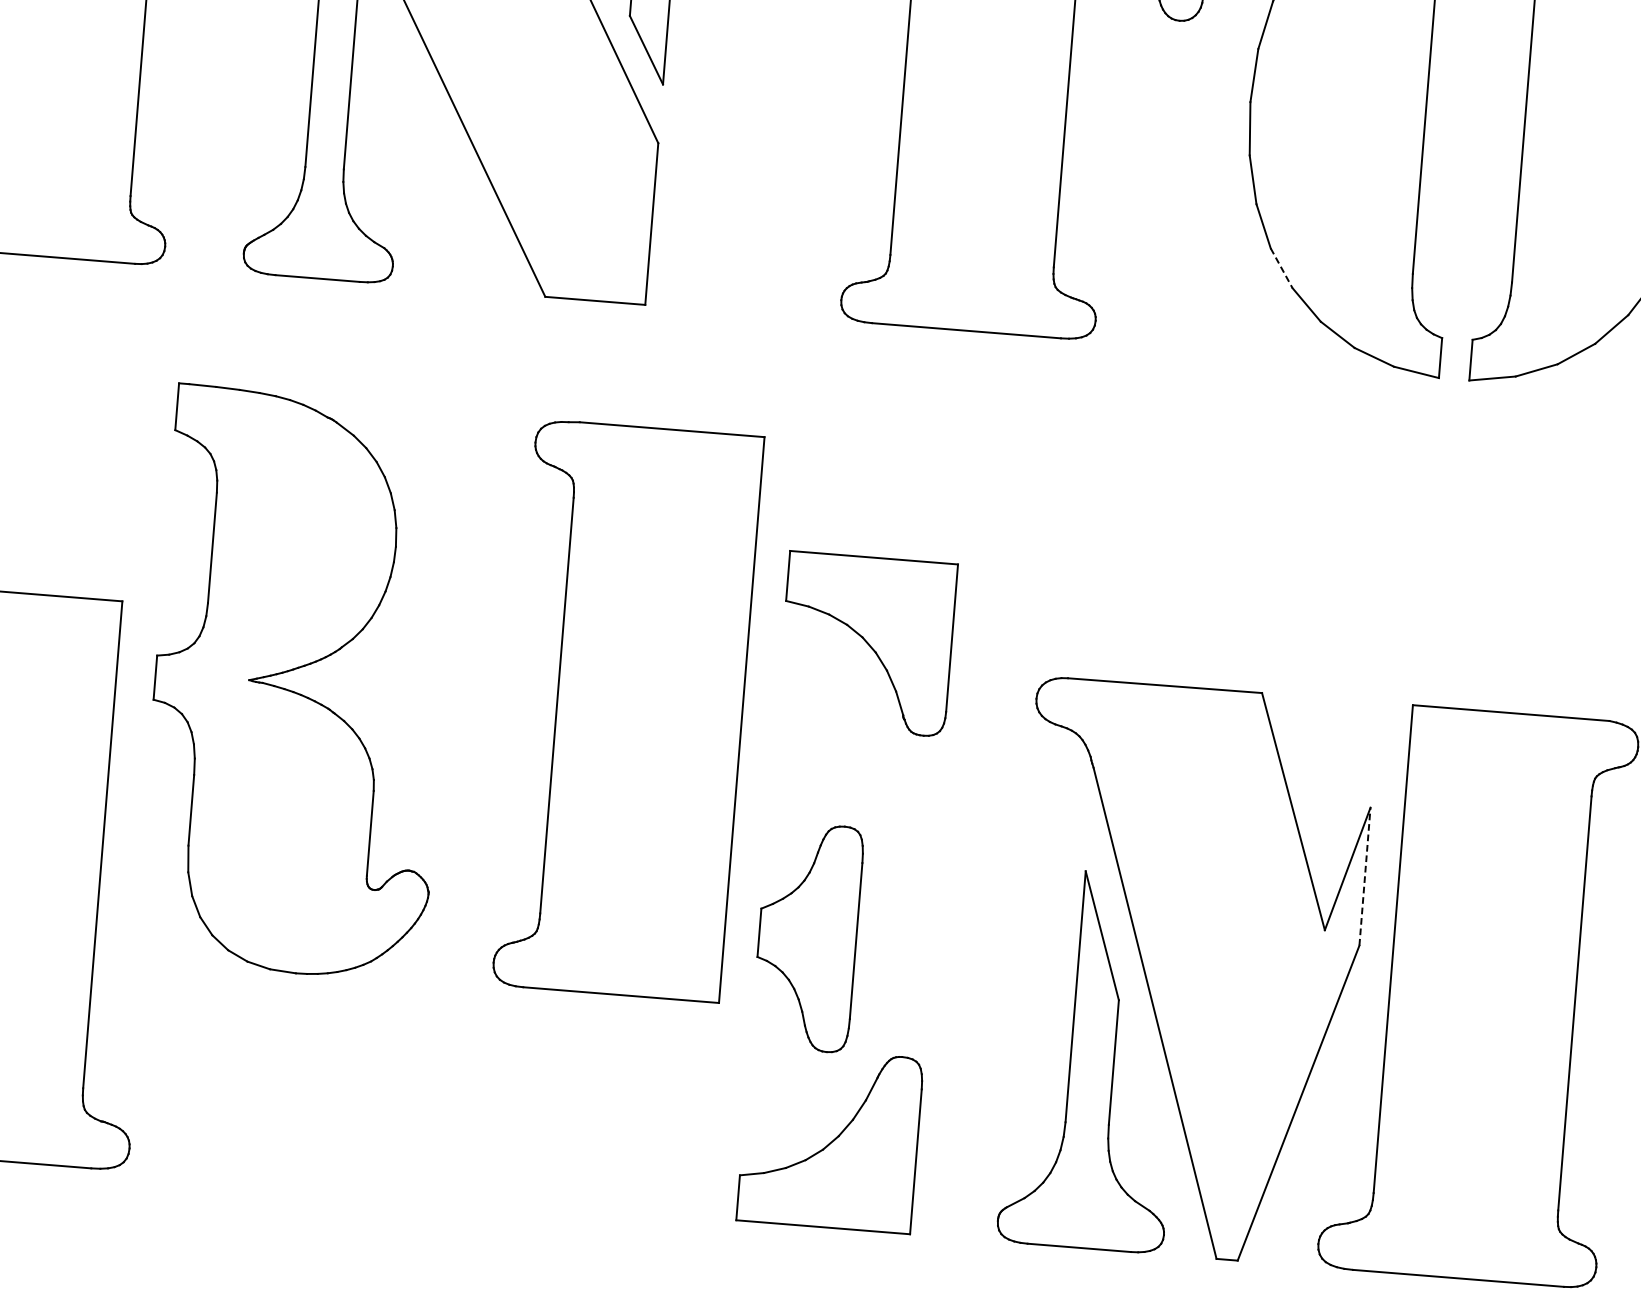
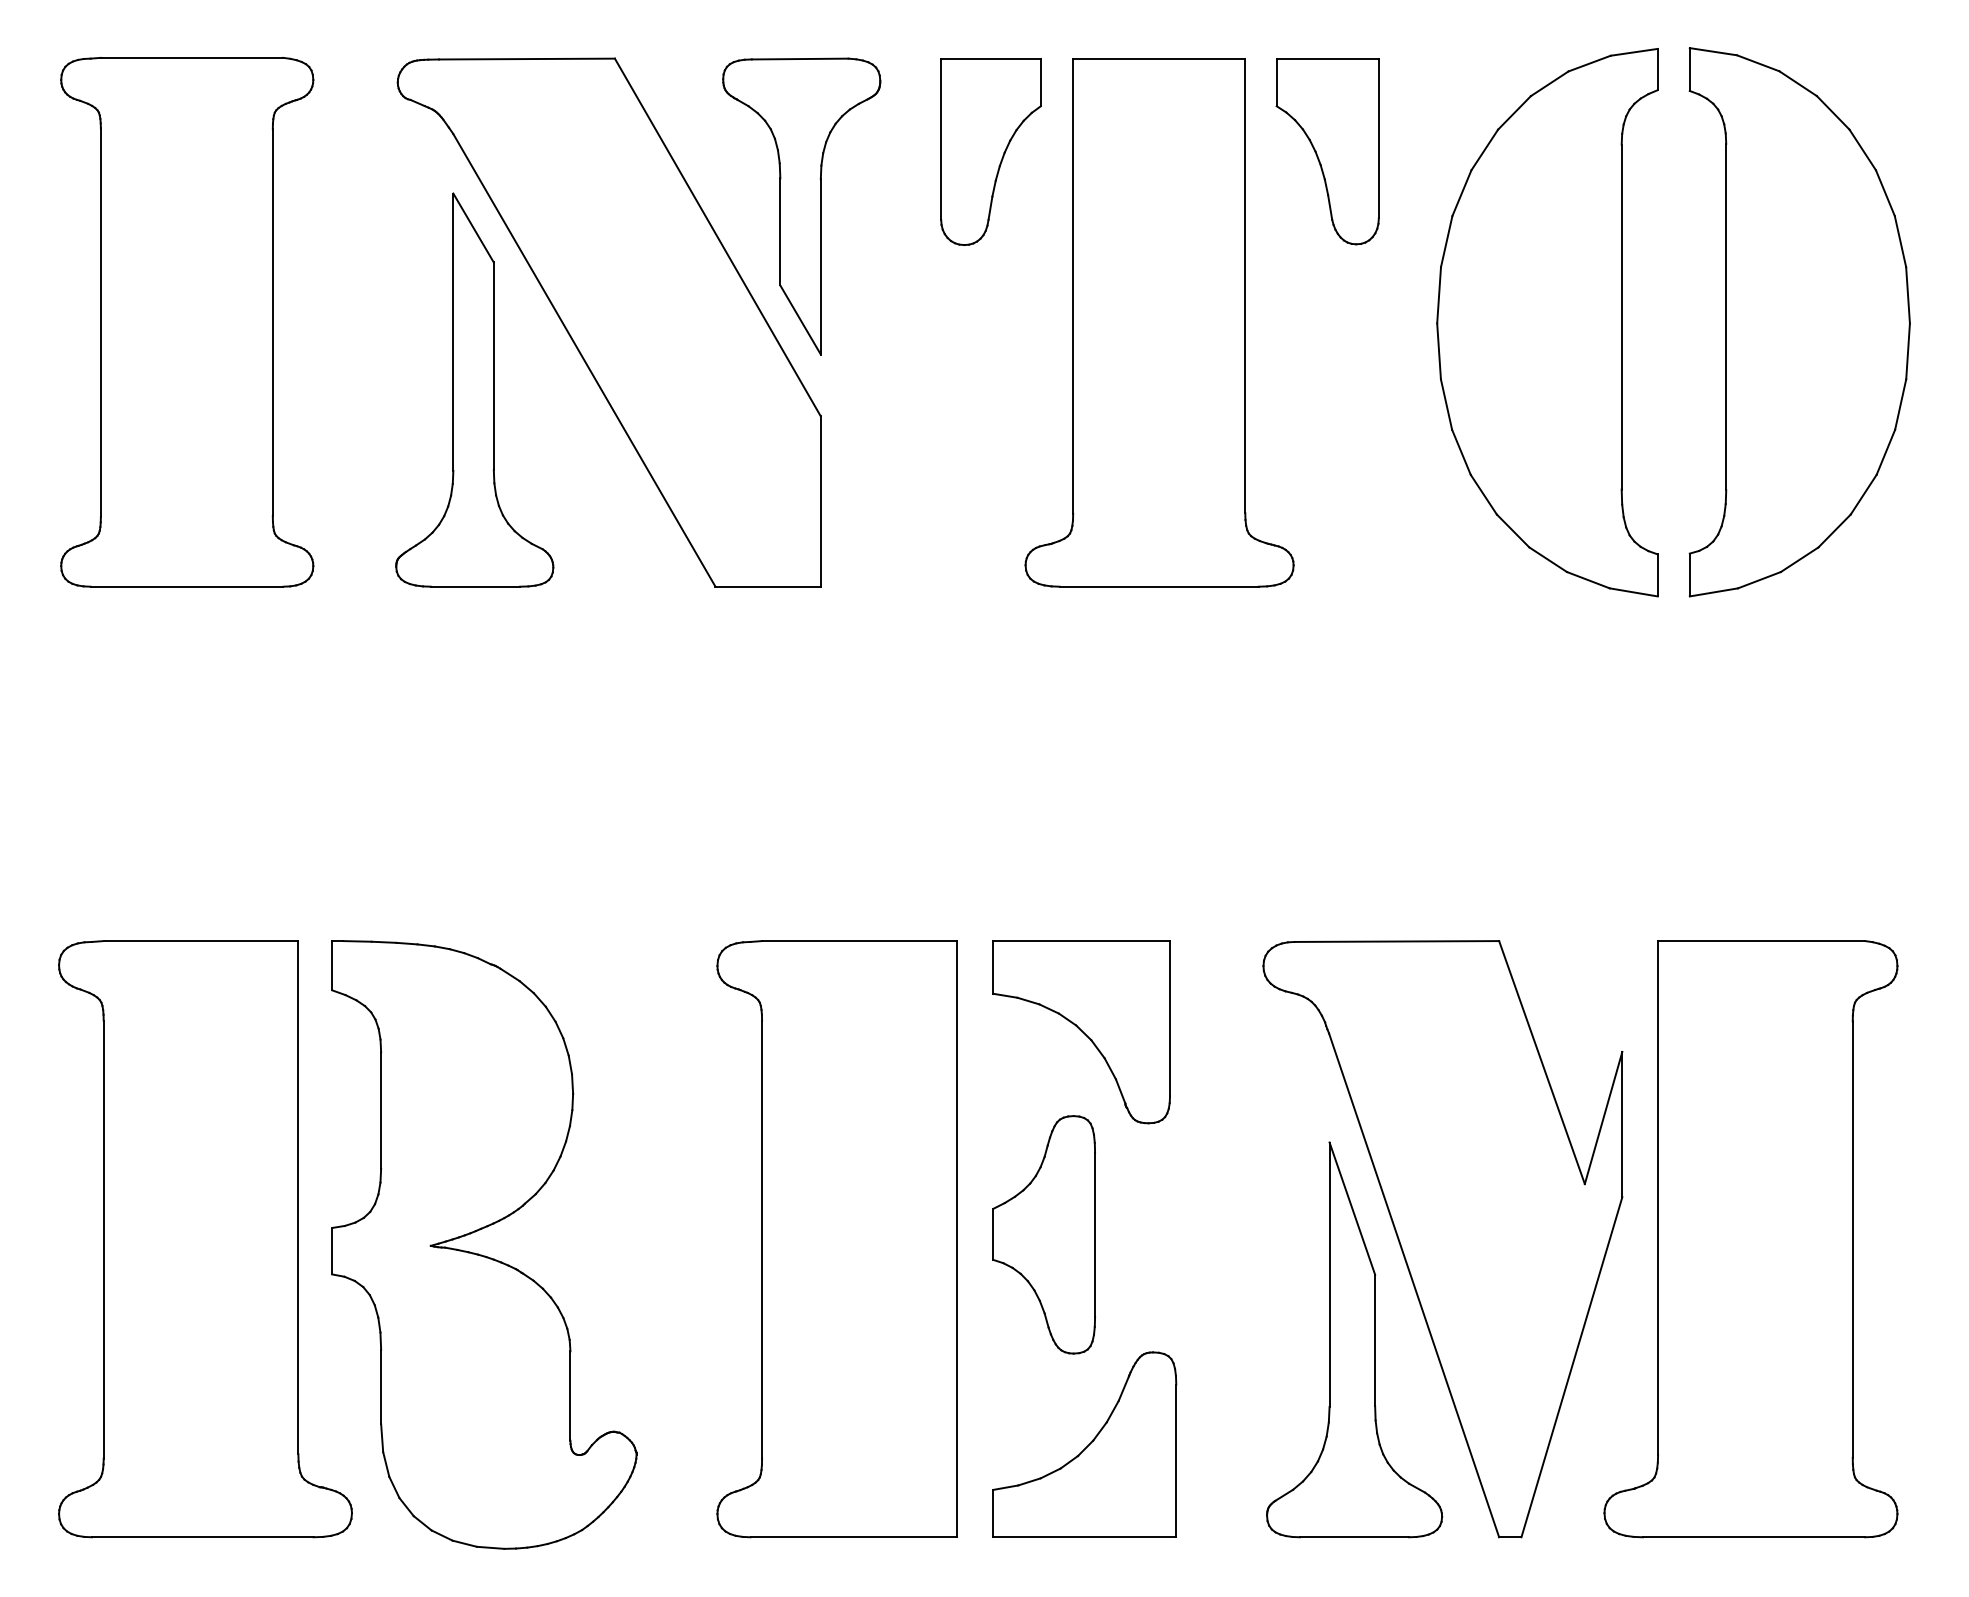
line: (1281, 267) -> (1483, 494), dashed -> solid
part: (867, 644) -> (1081, 1032), moved
part: (296, 692) -> (481, 1254), moved
part: (627, 711) -> (836, 1239), moved
line: (1365, 876) -> (1622, 1124), dashed -> solid

